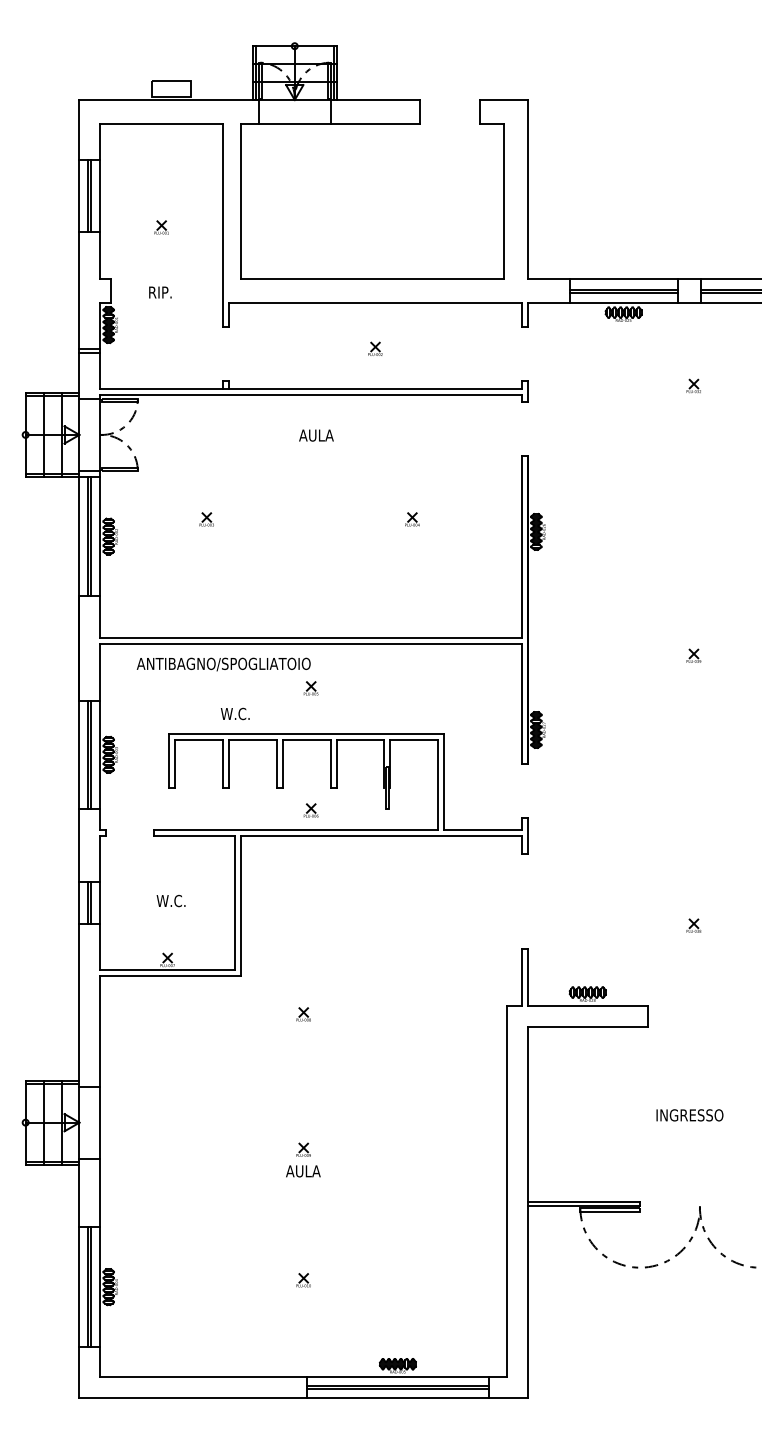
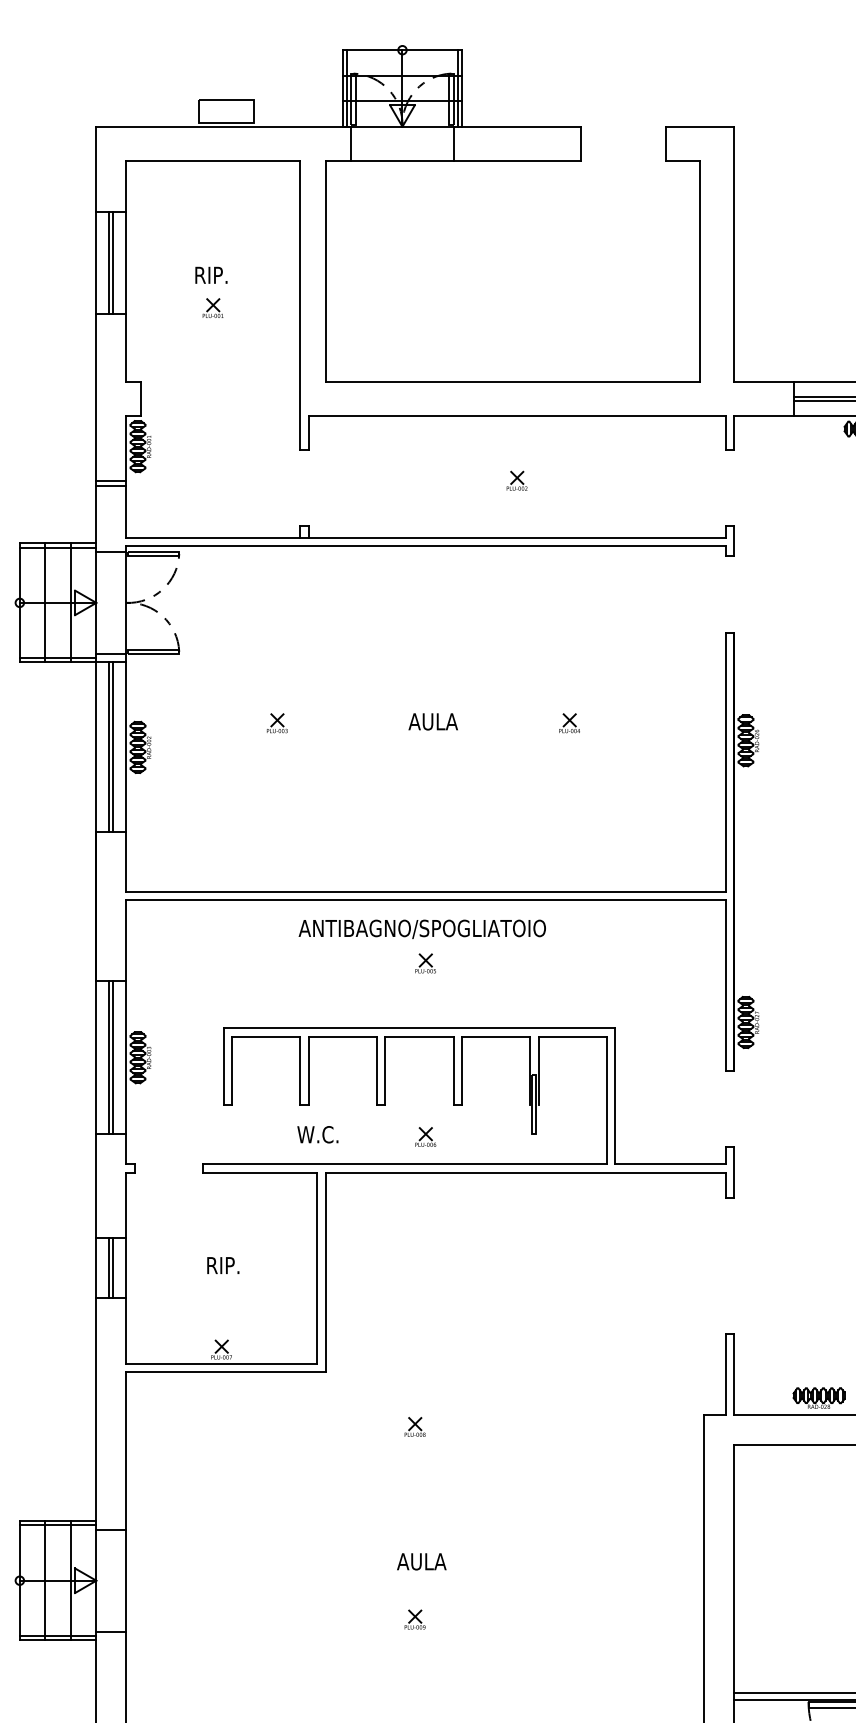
text: (160, 292) -> (211, 275), moved
text: (316, 435) -> (433, 721), moved
text: (223, 664) -> (421, 929), moved
text: (234, 713) -> (316, 1134), moved
text: (170, 900) -> (225, 1264), W.C. -> RIP.
text: (303, 1171) -> (421, 1561), moved

